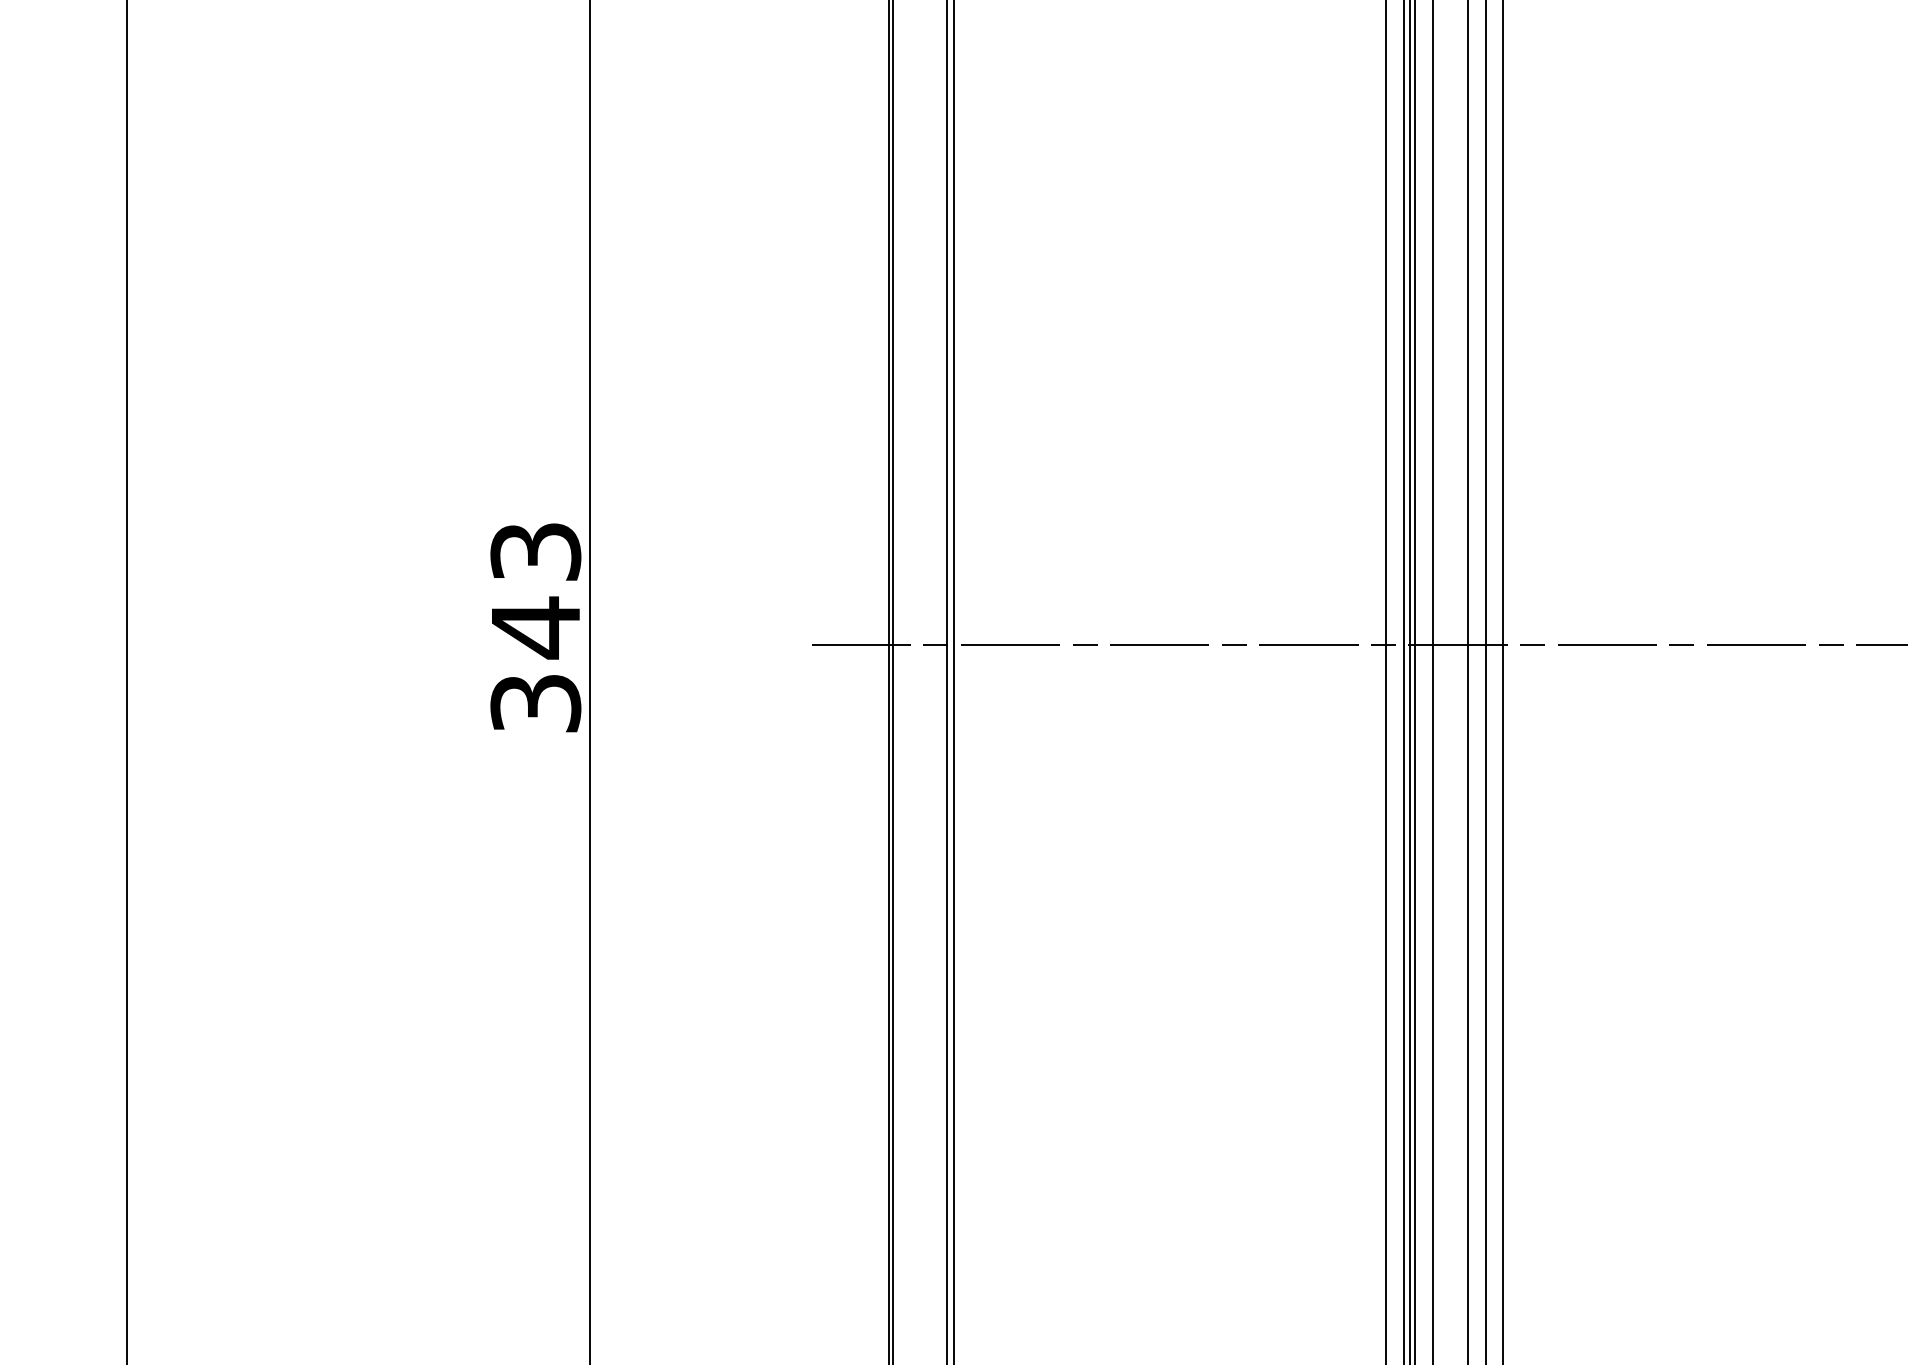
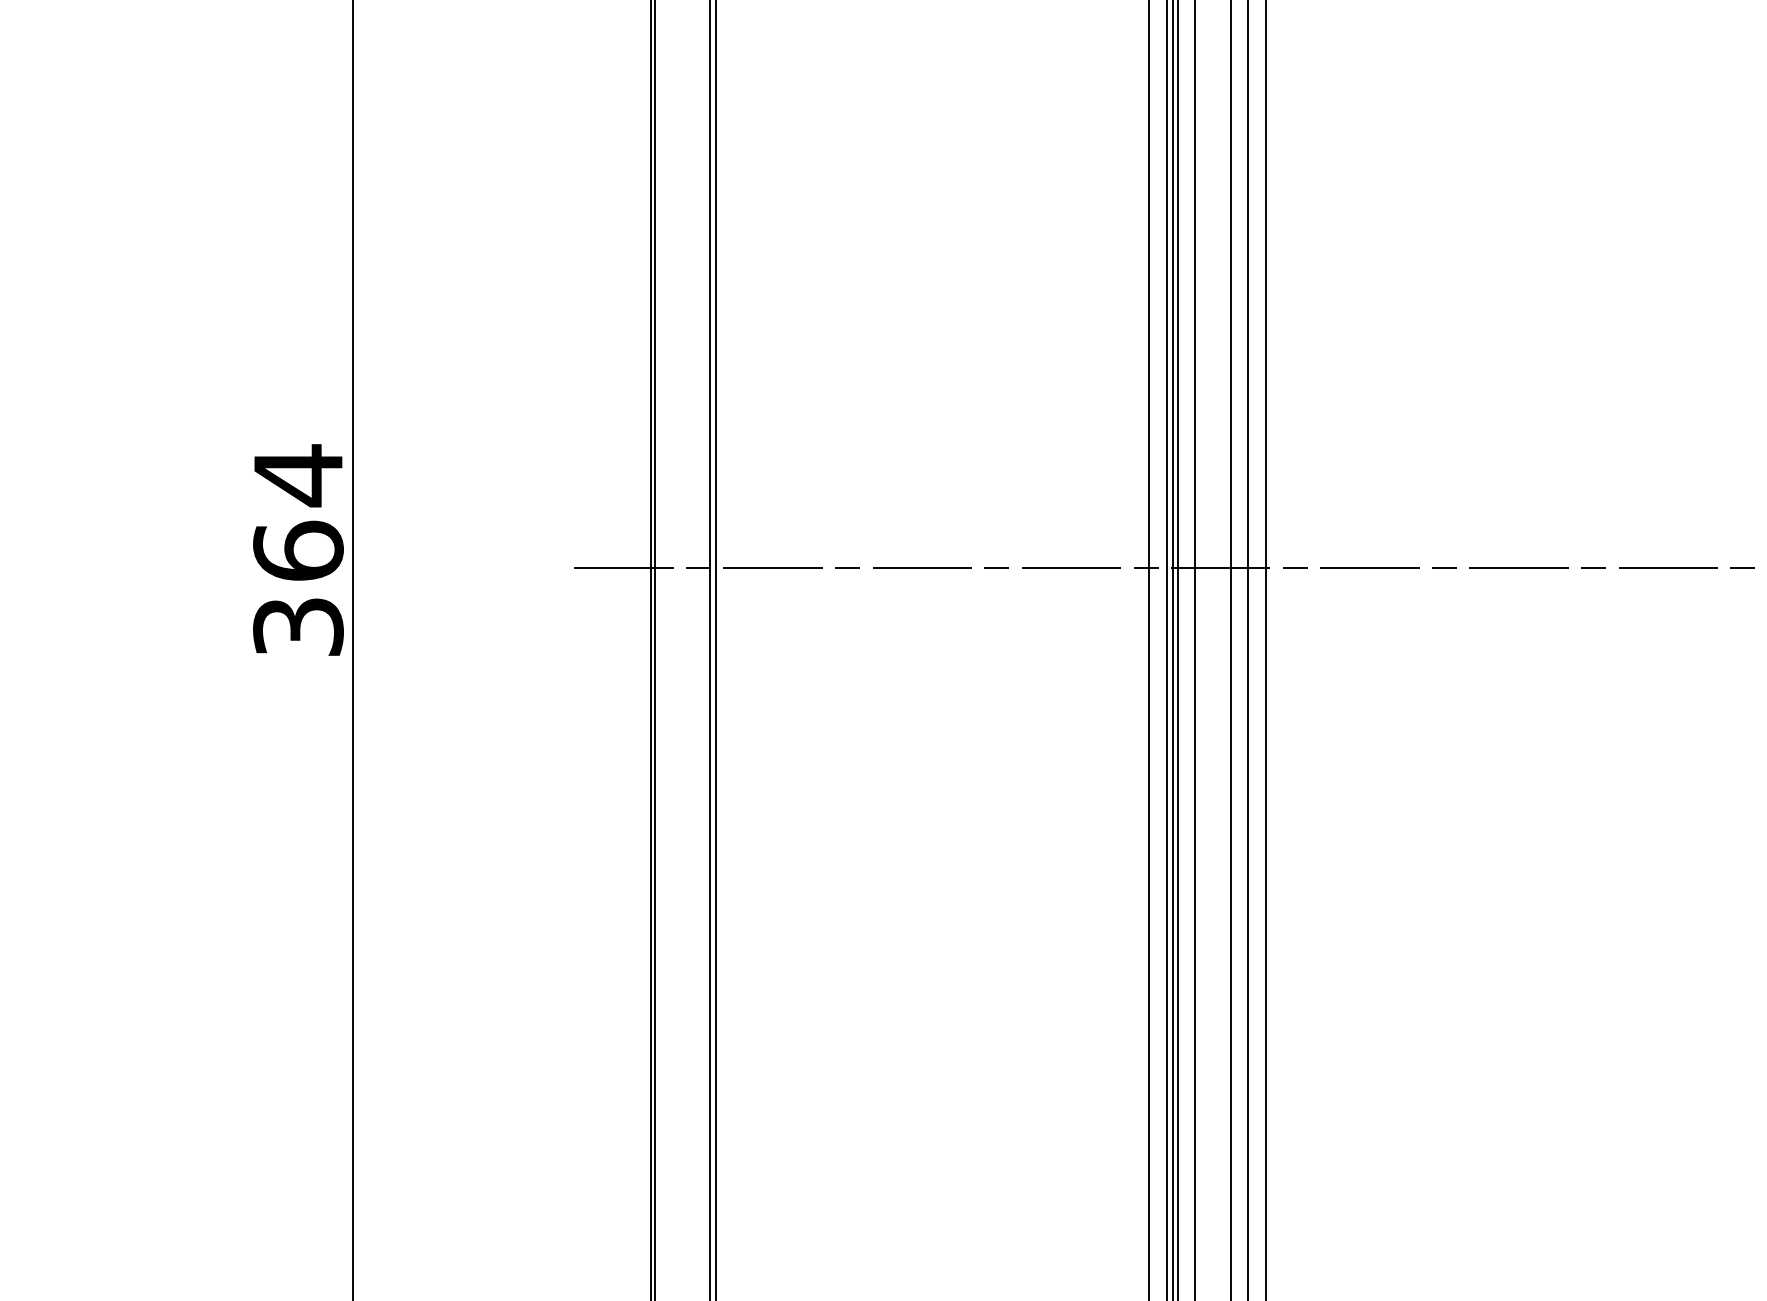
text: (535, 589) -> (298, 513), 343 -> 364

